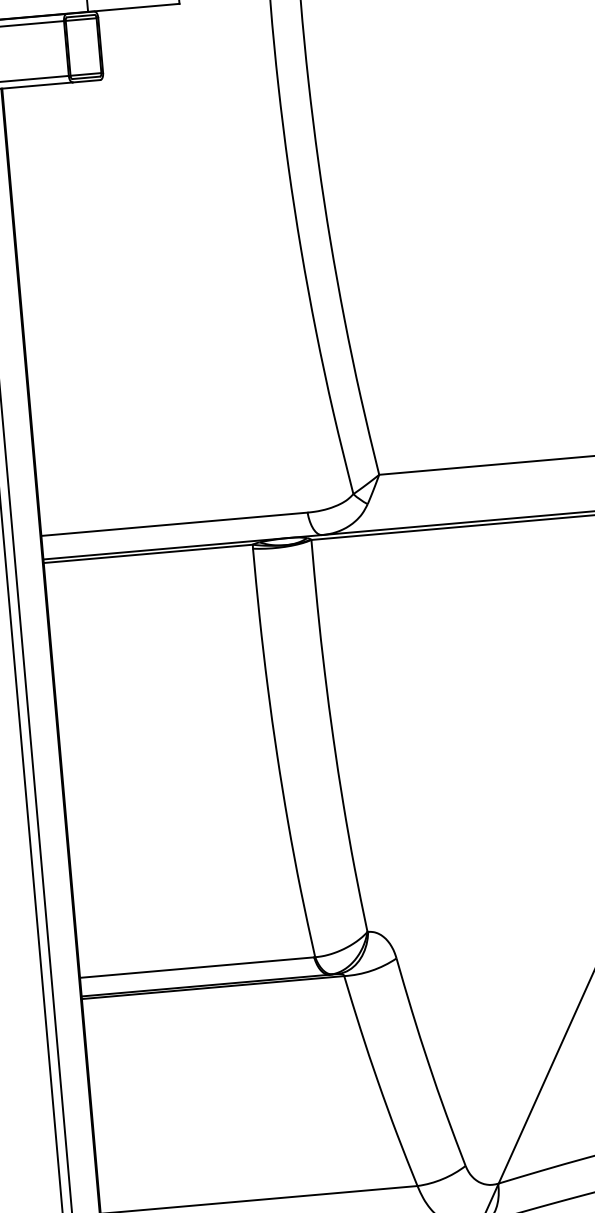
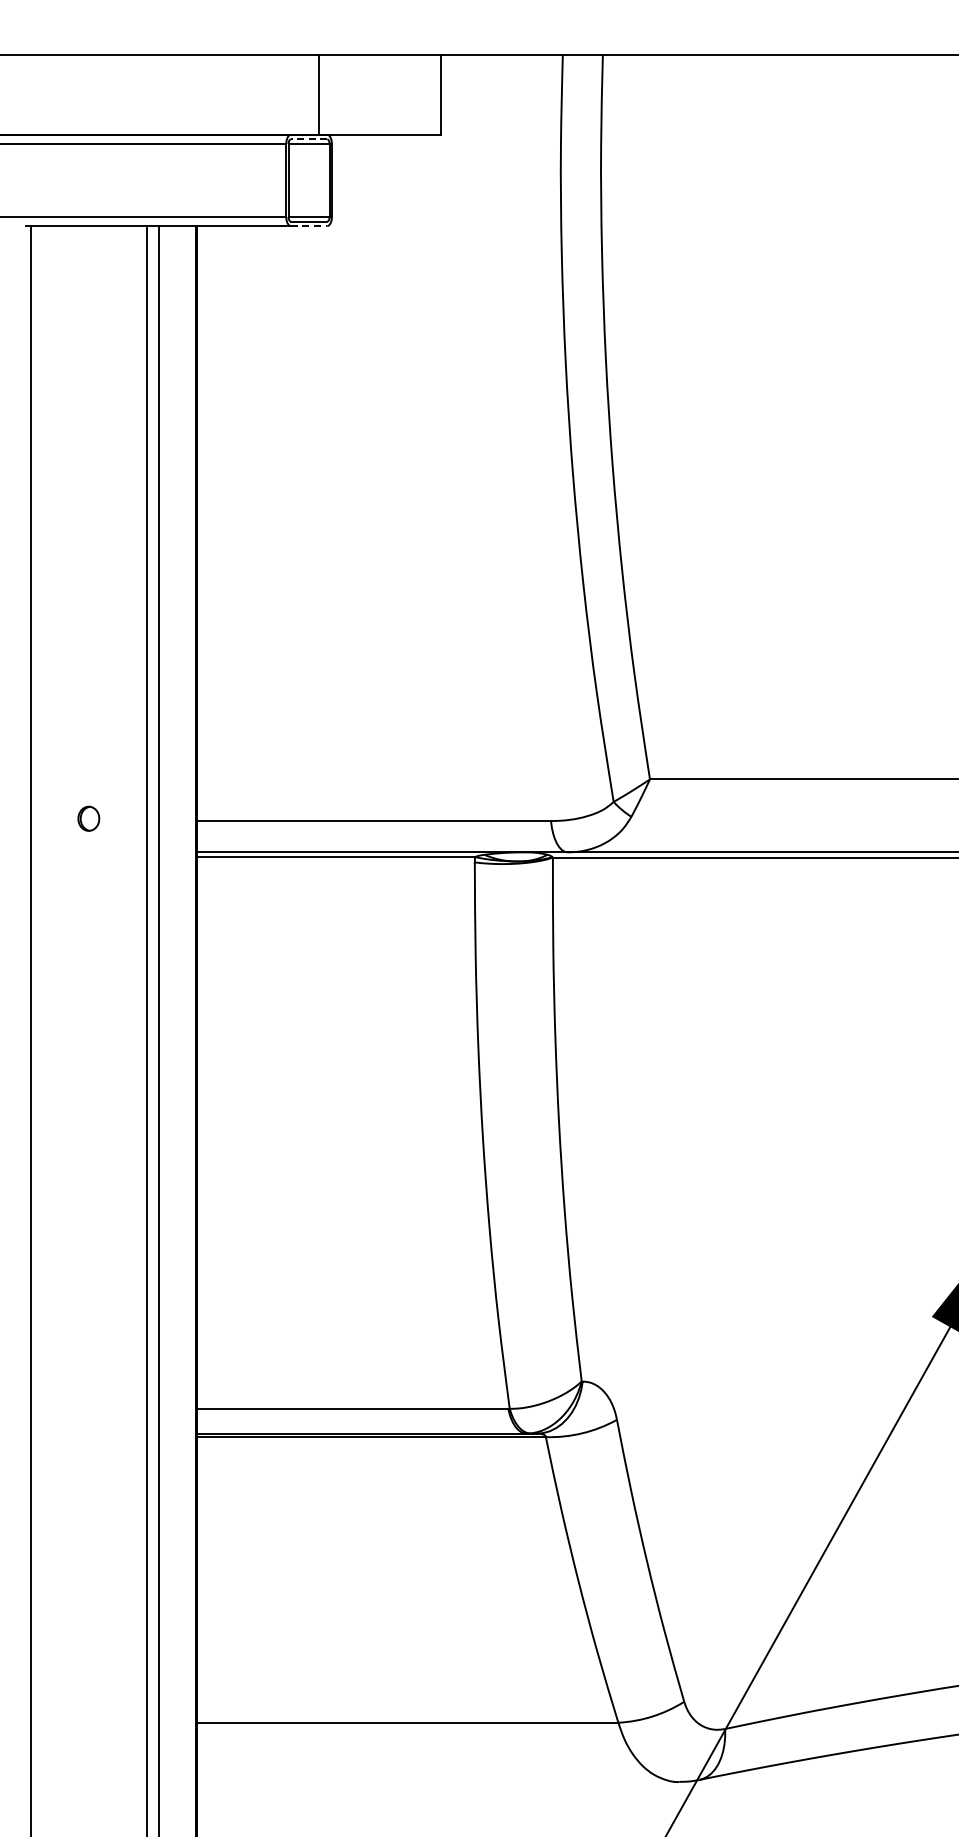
line: (80, 16) -> (308, 139), solid -> dashed
line: (86, 81) -> (309, 226), solid -> dashed

